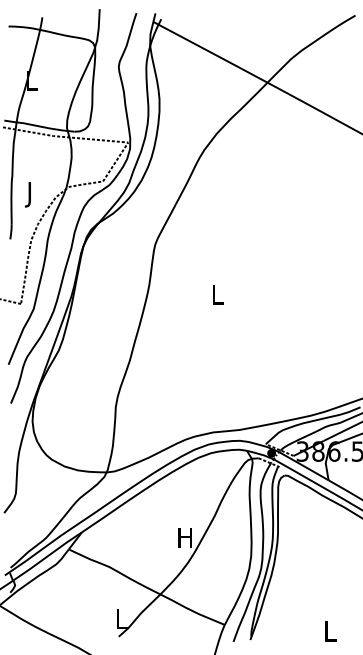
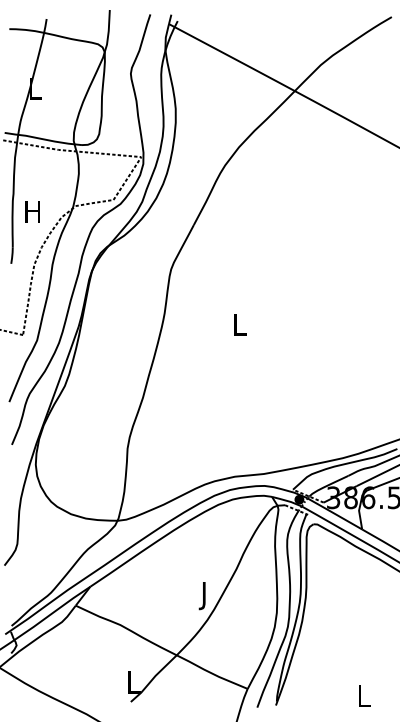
text: (29, 194) -> (32, 214), J -> H
text: (185, 541) -> (204, 596), H -> J

